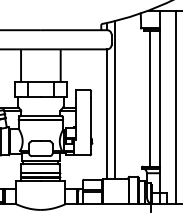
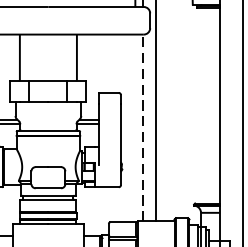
line: (149, 98) -> (204, 105), removed
line: (106, 114) -> (142, 128), solid -> dashed

